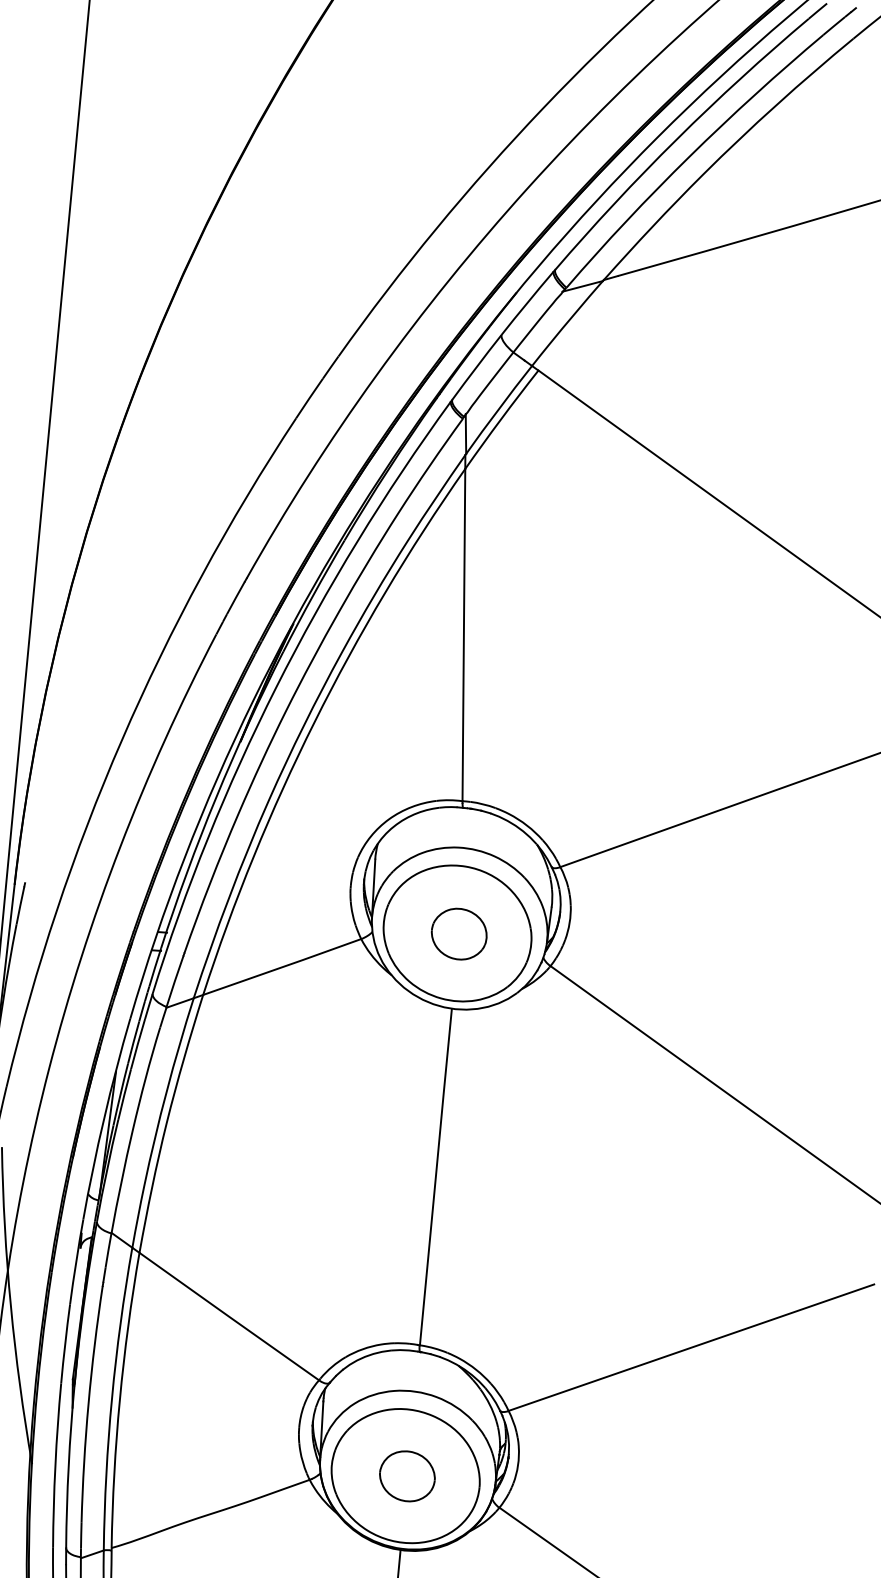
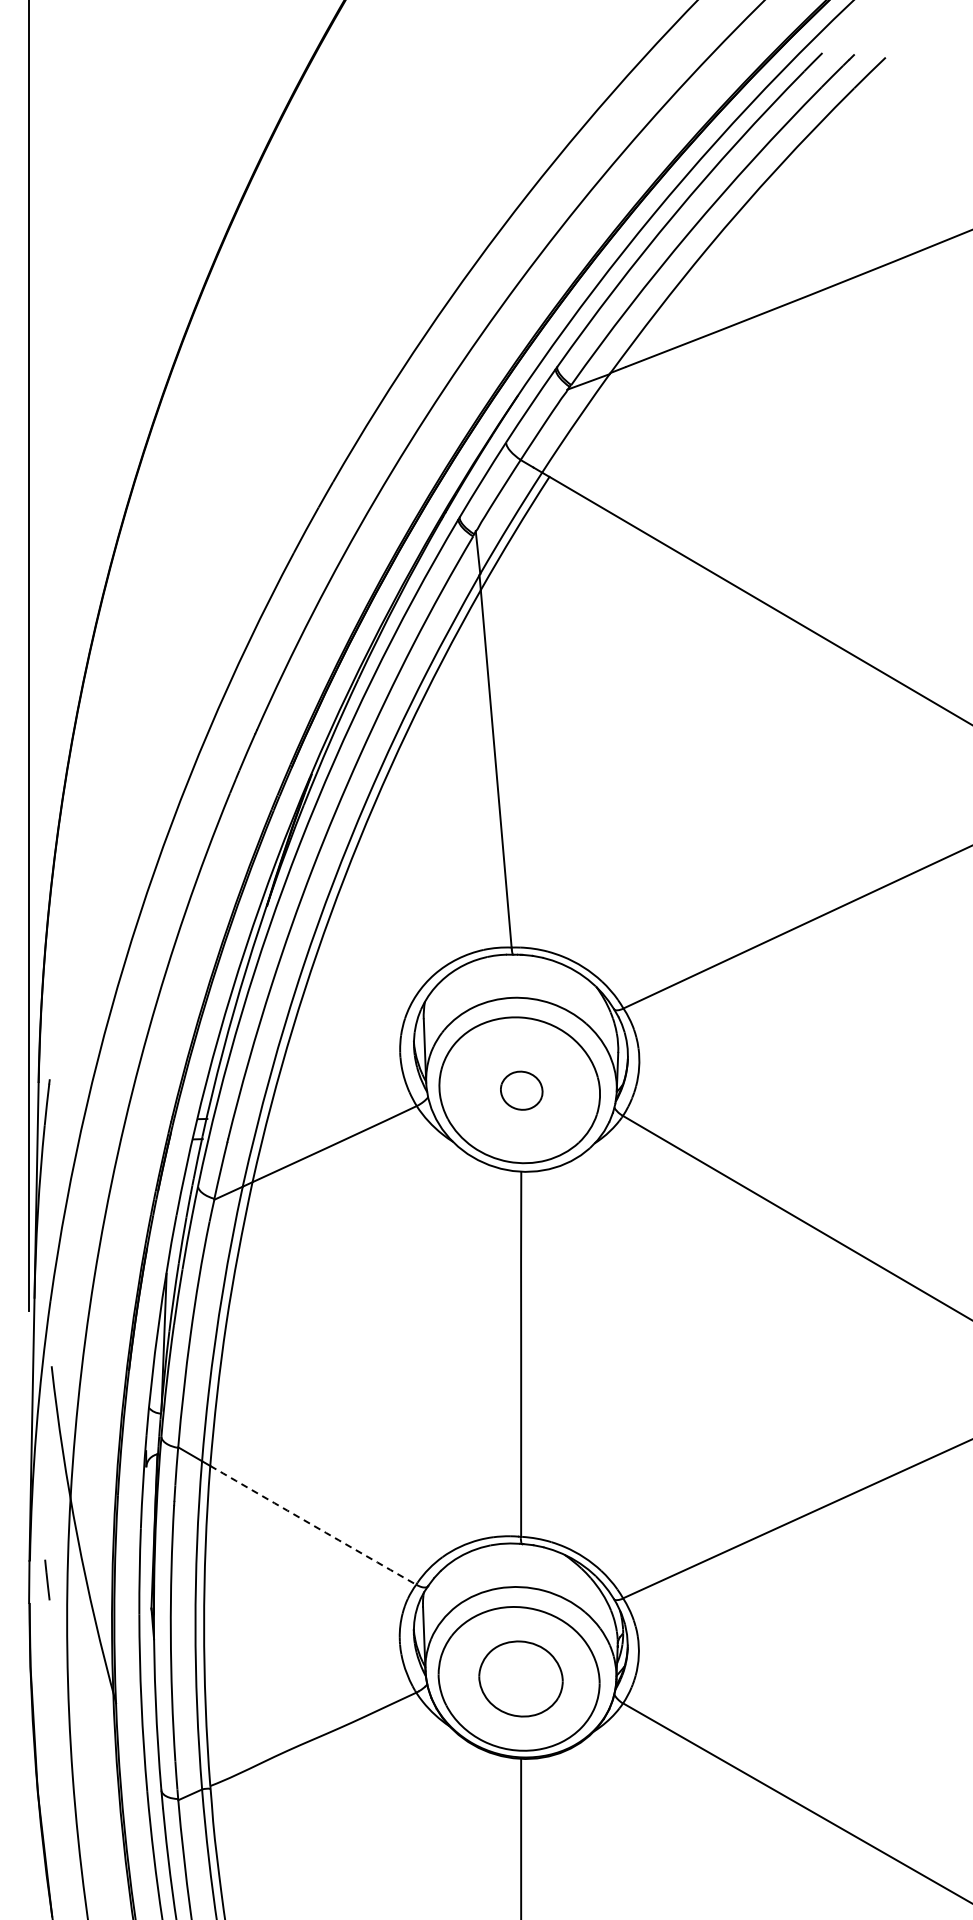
part: (459, 933) -> (521, 1090), size x0.7
arc: (229, 1316) -> (313, 1525), solid -> dashed
part: (407, 1475) -> (520, 1678), size x1.4

